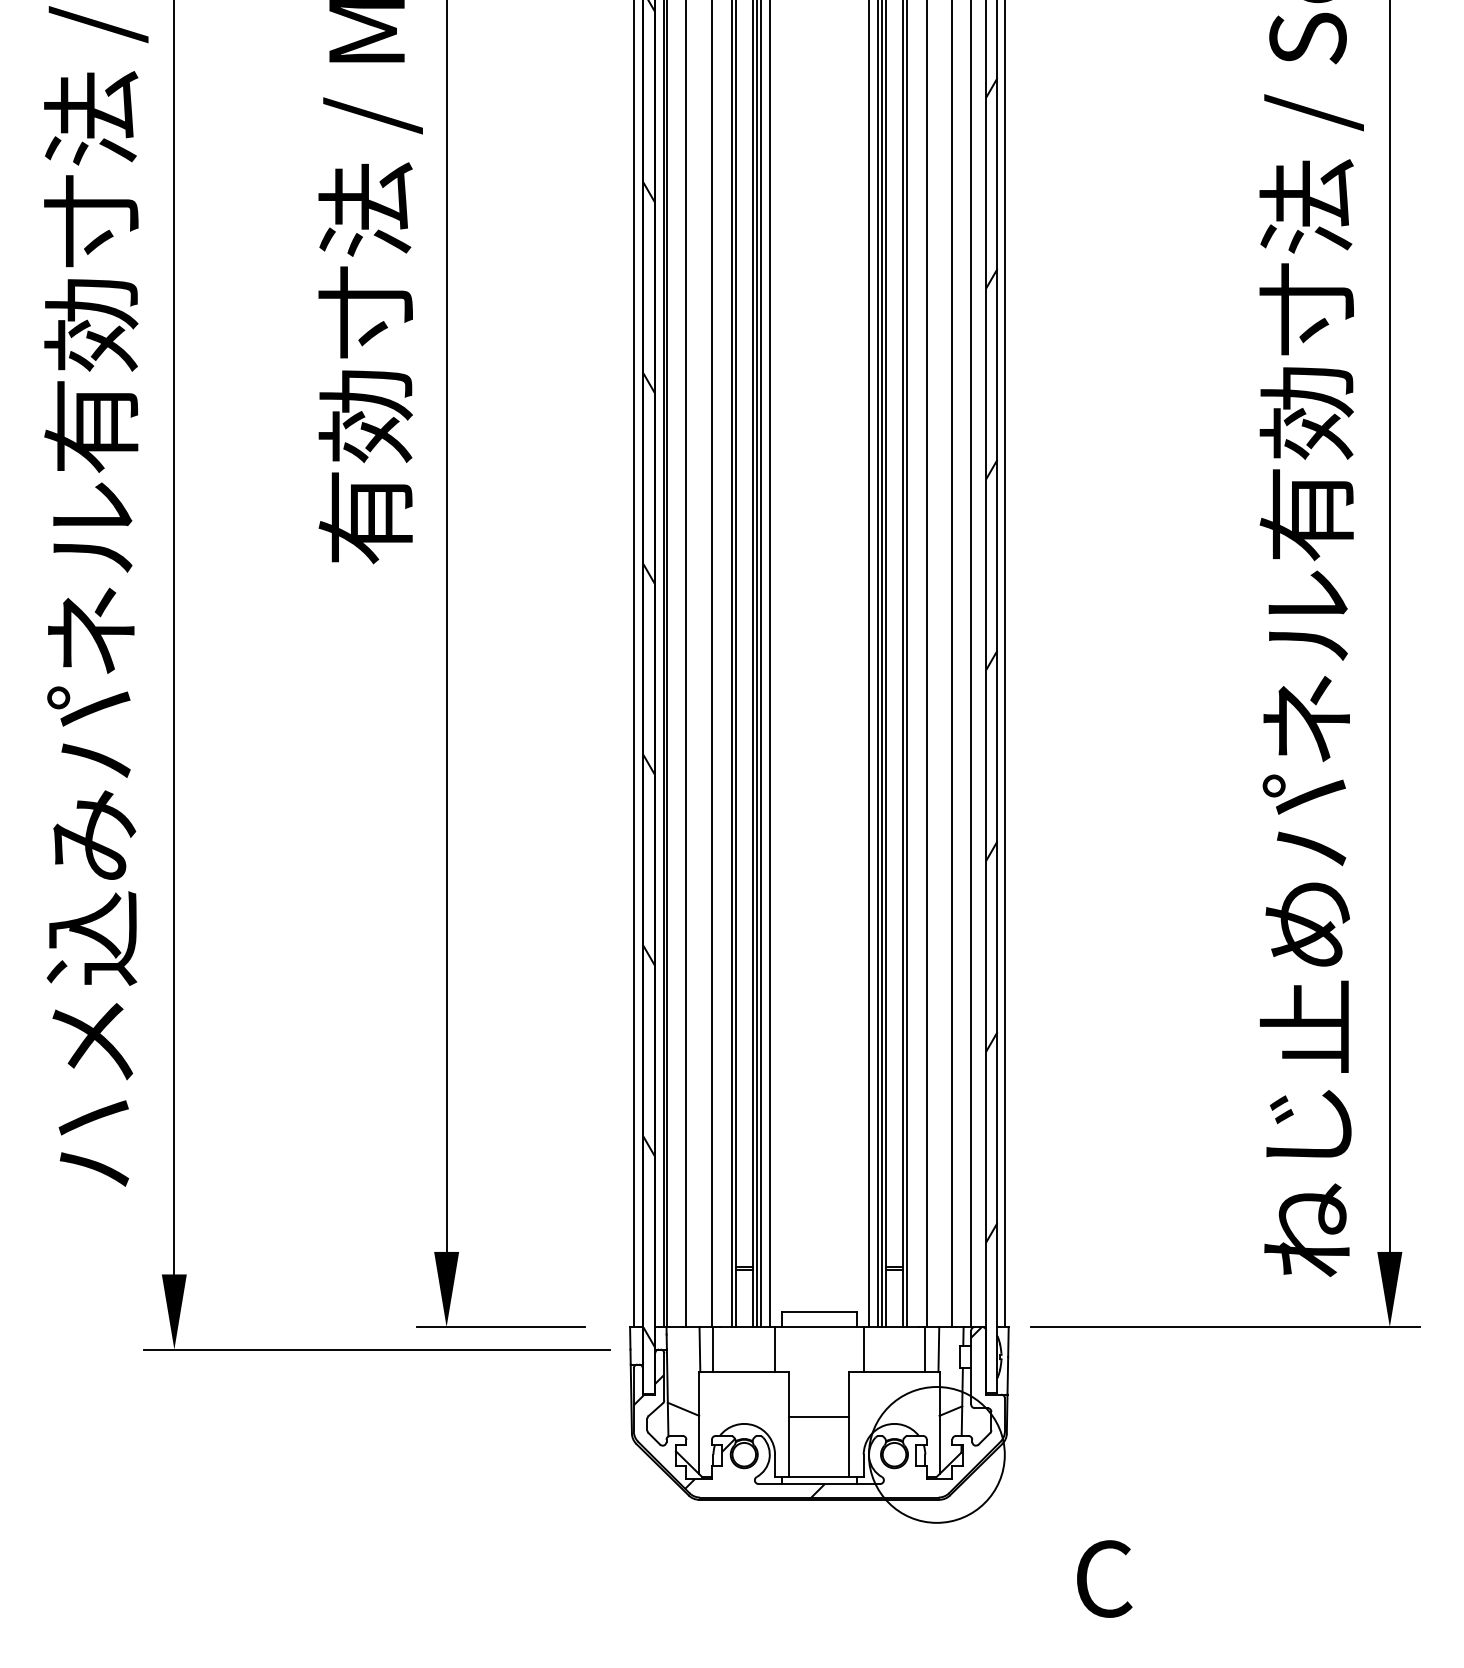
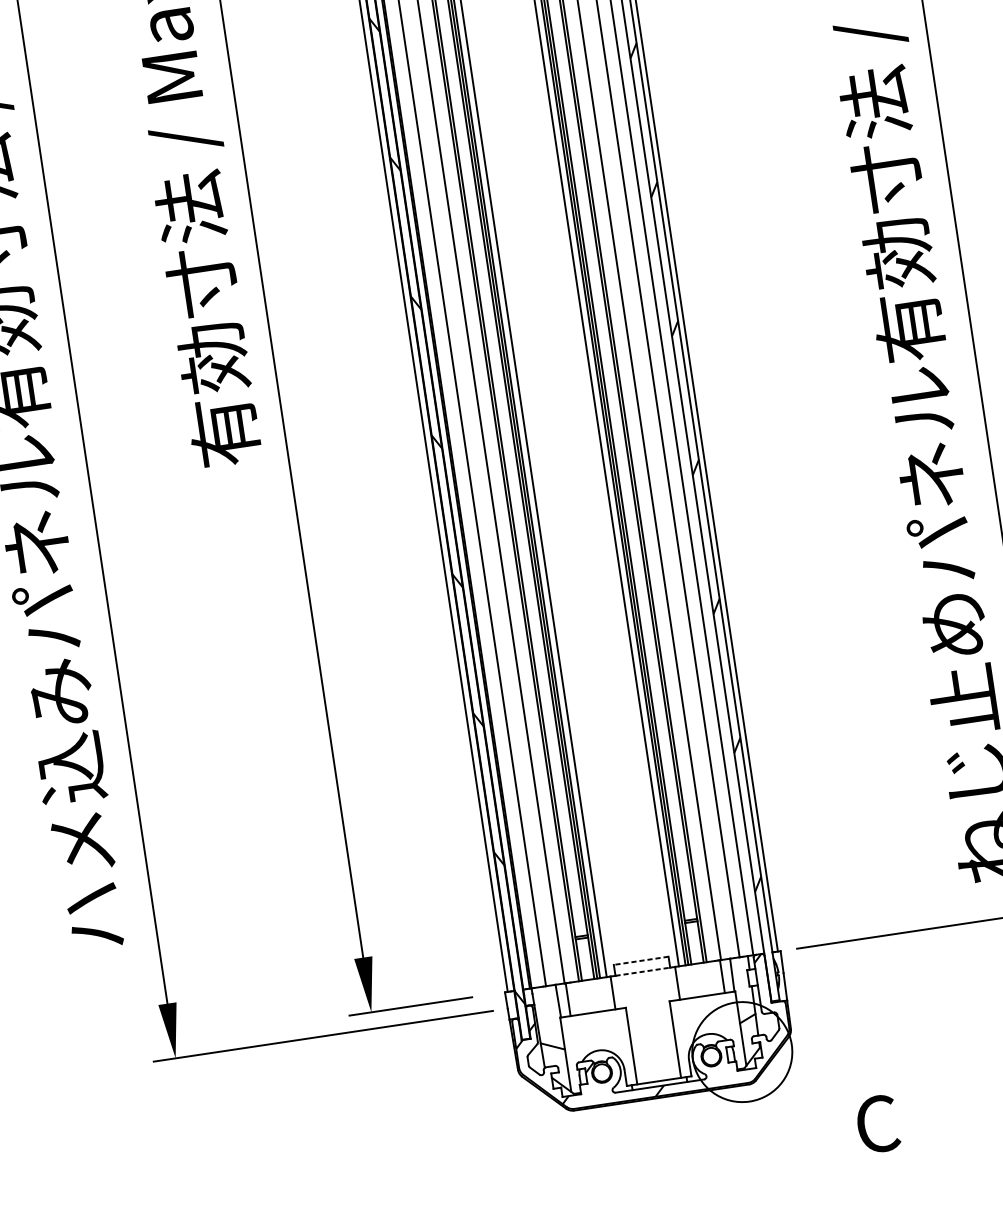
line: (819, 1312) -> (641, 961), solid -> dashed
line: (819, 1327) -> (642, 972), solid -> dashed
line: (819, 1416) -> (652, 1036), removed

